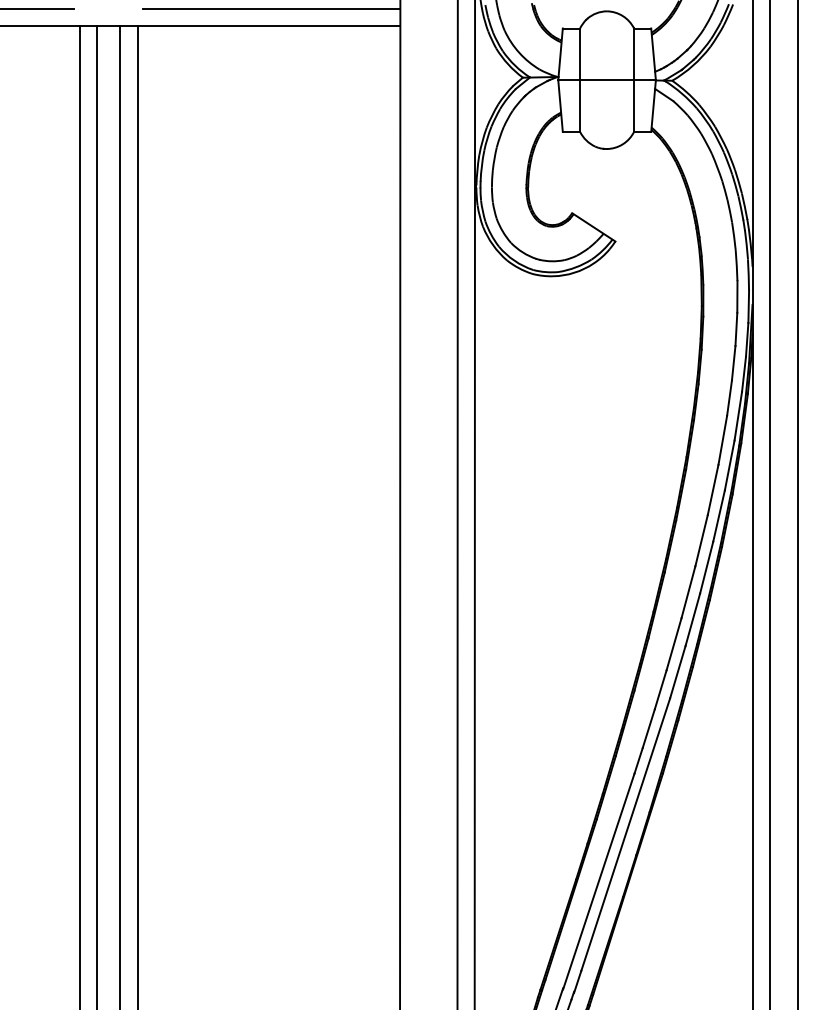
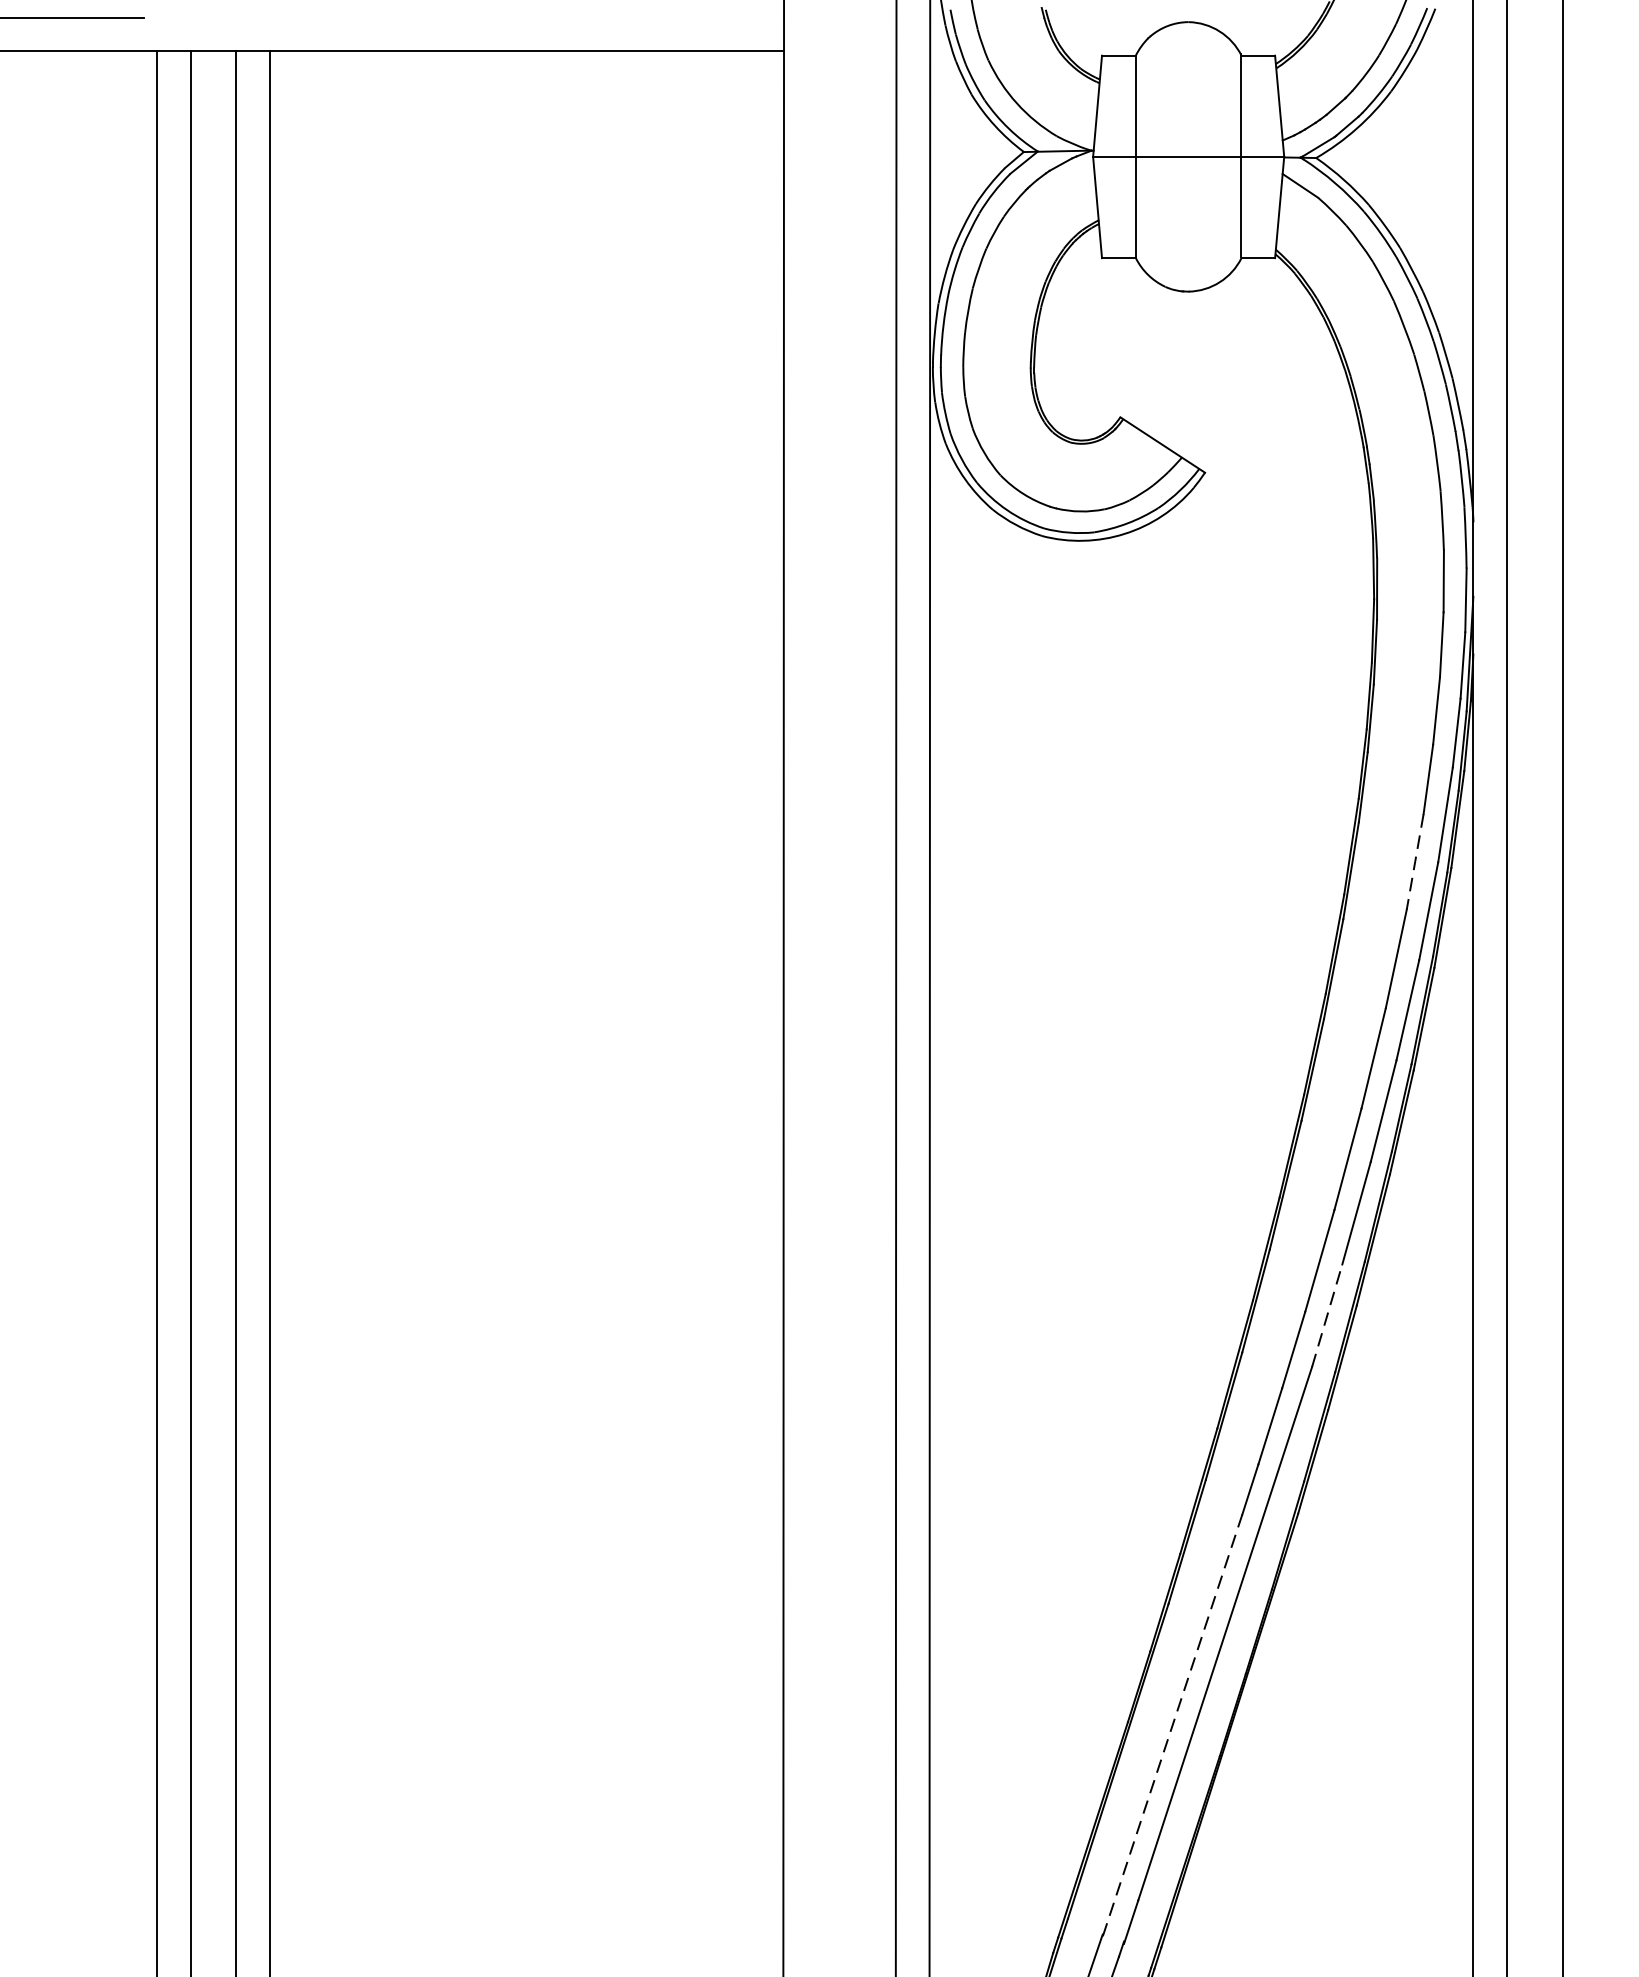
line: (271, 8) -> (531, 16), removed
line: (722, 440) -> (1414, 862), solid -> dashed
line: (677, 671) -> (1326, 1314), solid -> dashed
line: (598, 881) -> (1171, 1725), solid -> dashed

